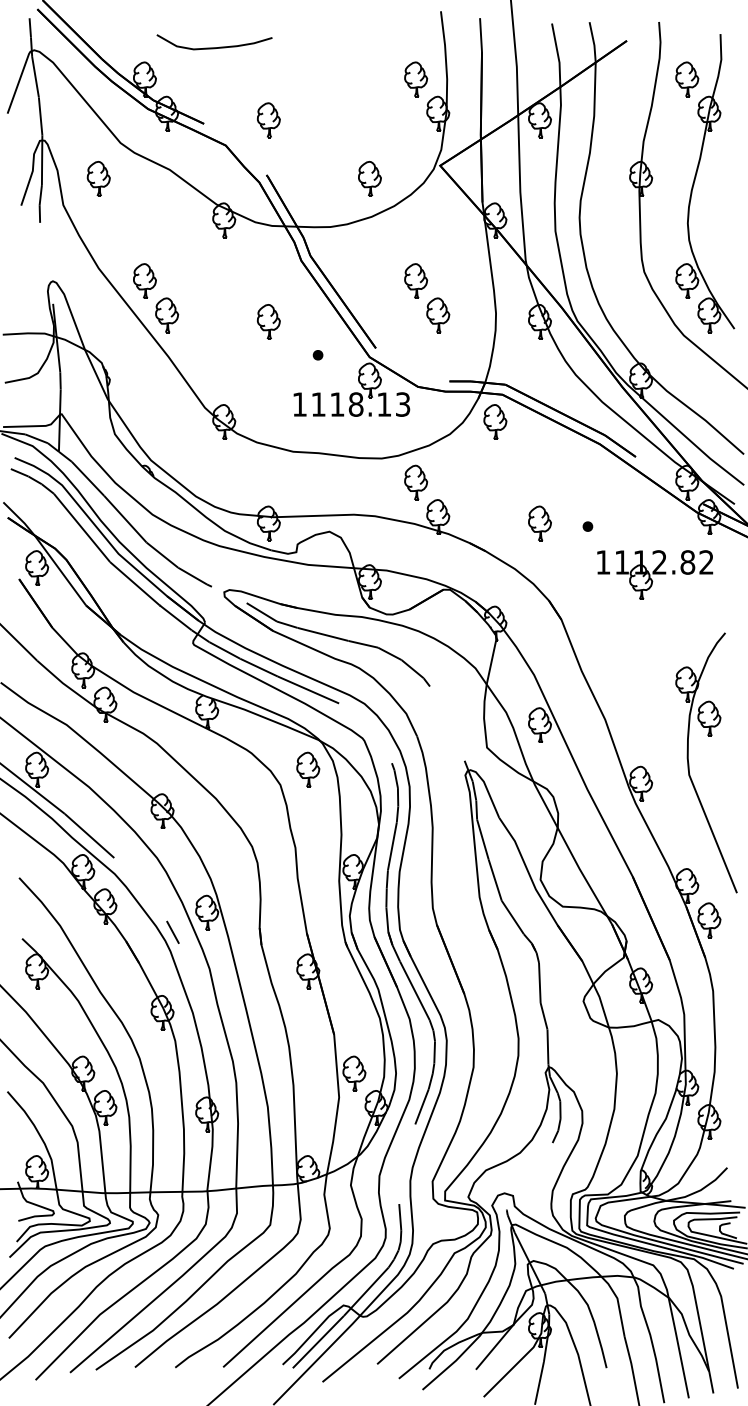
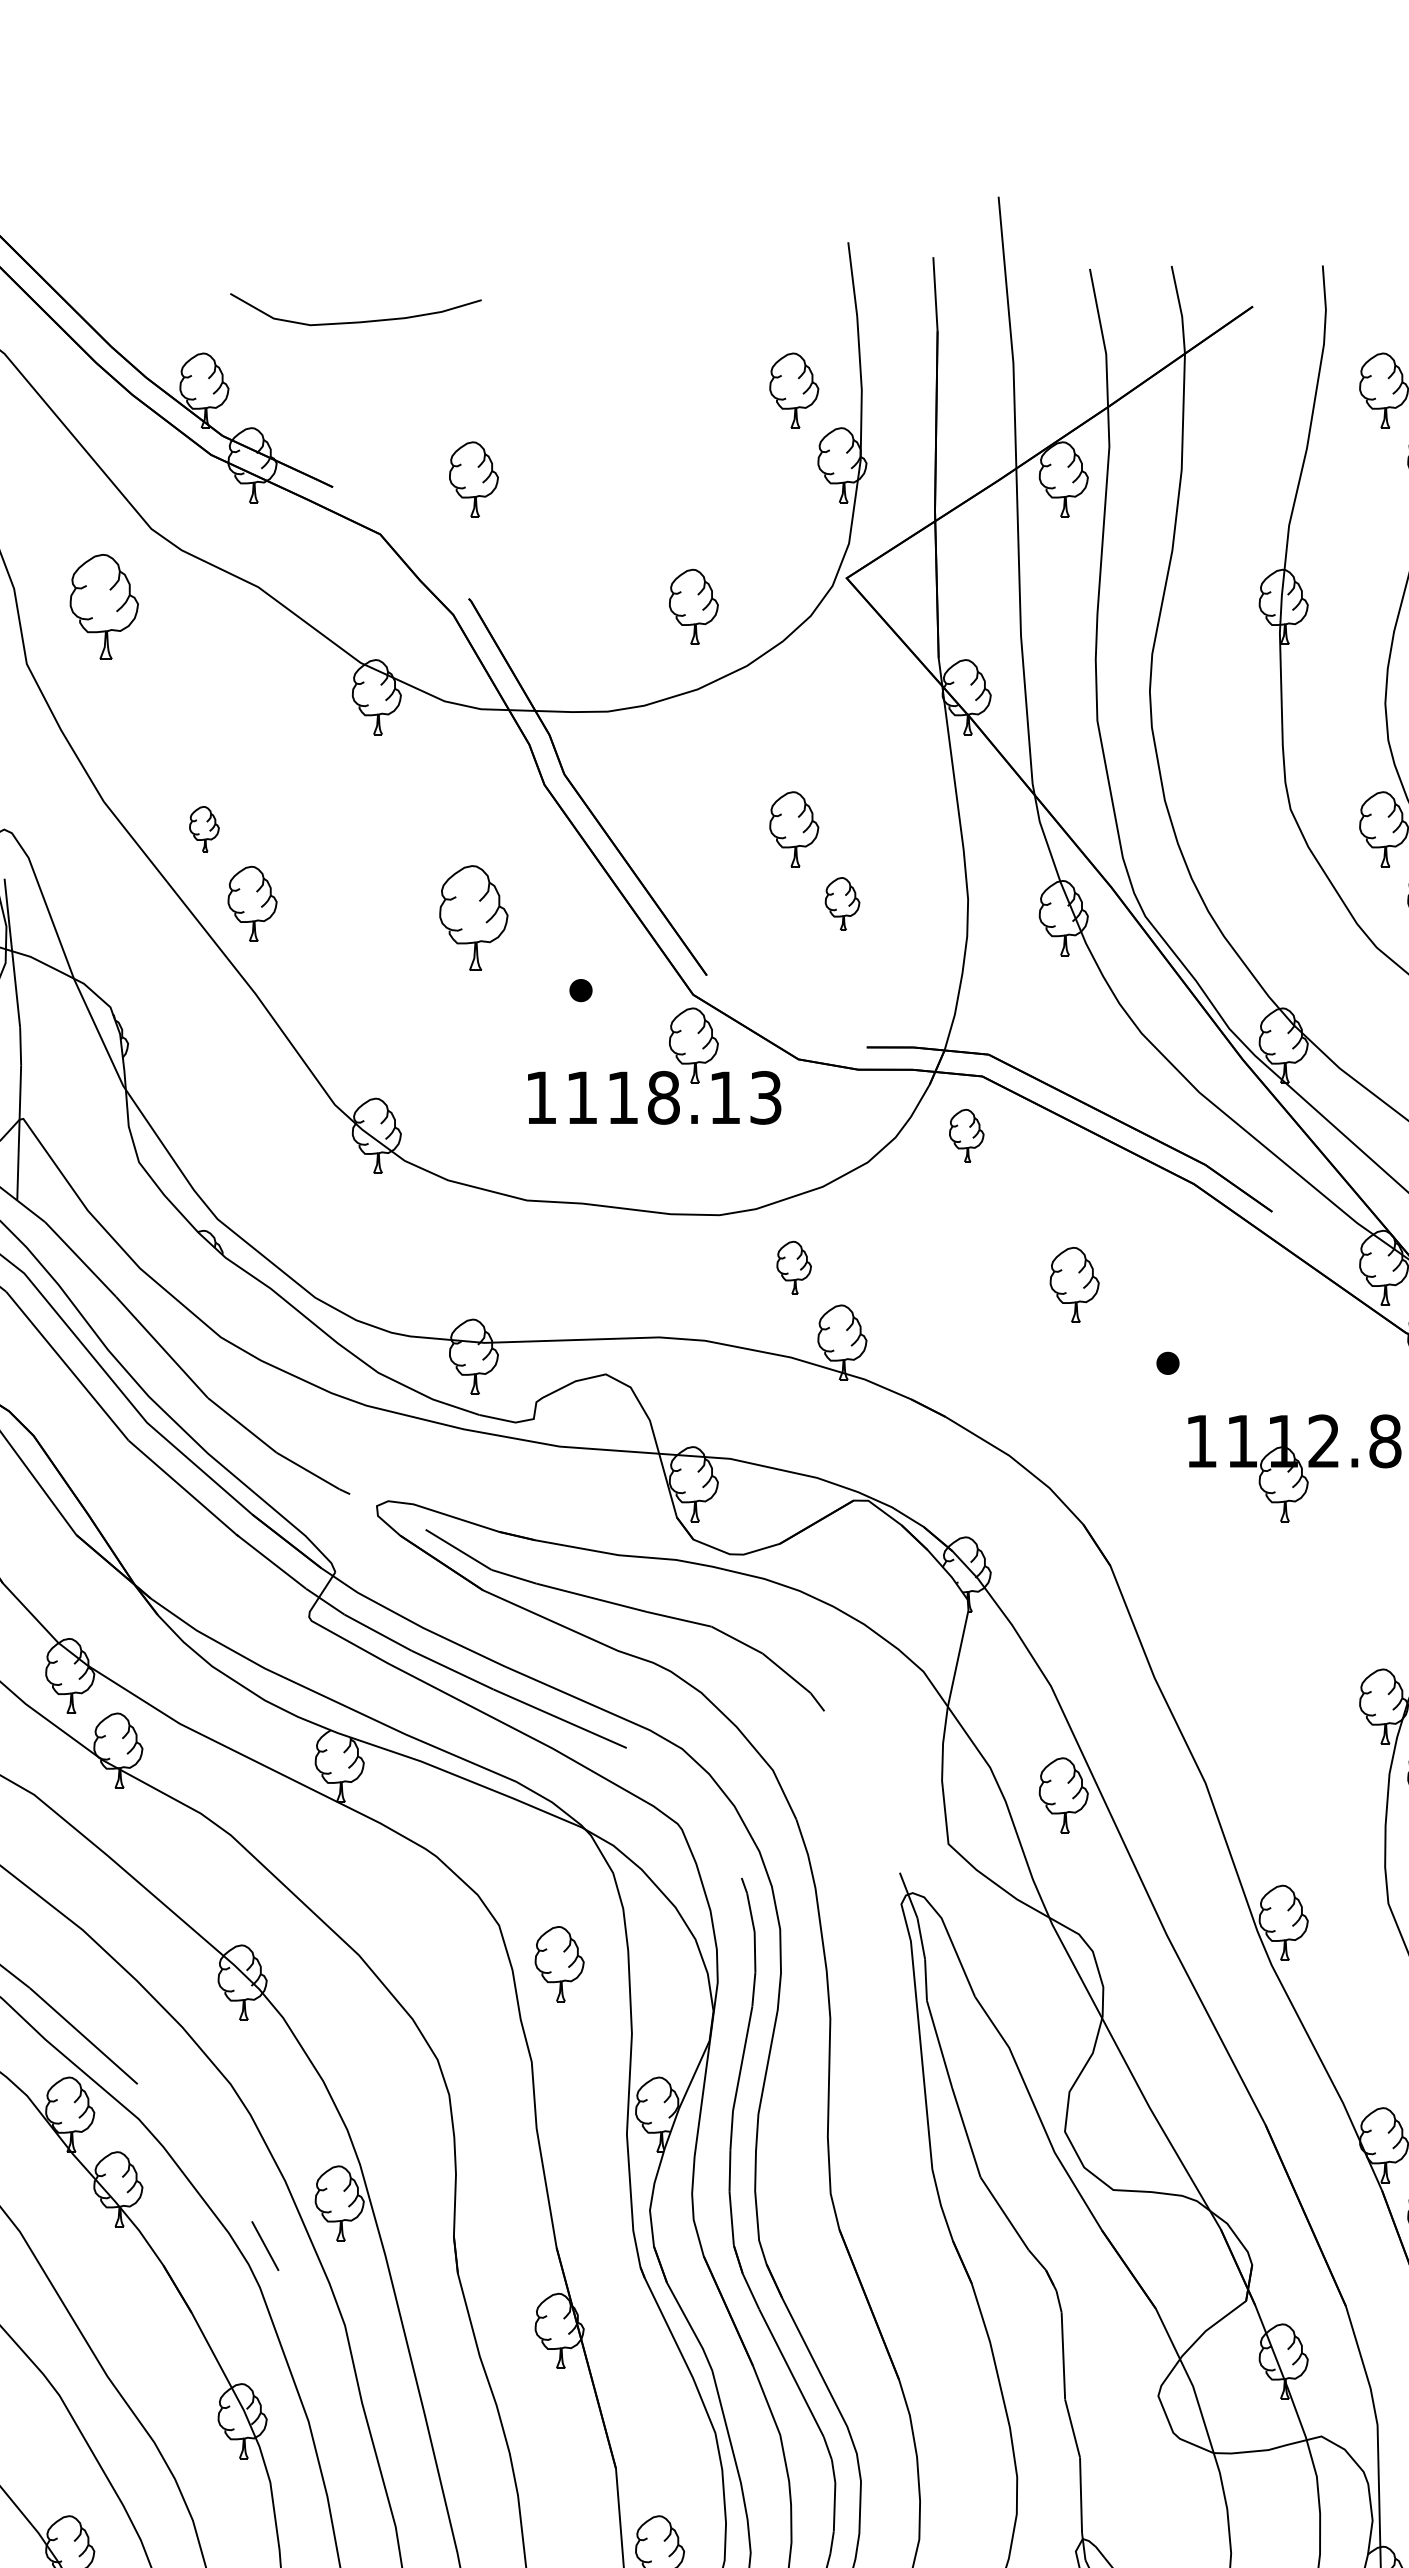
part: (98, 178) -> (103, 606), size x1.4
part: (144, 280) -> (203, 827), size x0.6
part: (438, 315) -> (842, 904), size x0.7
part: (268, 321) -> (473, 917), size x1.4
part: (495, 421) -> (966, 1134), size x0.7
part: (415, 482) -> (792, 1267), size x0.7
part: (539, 523) -> (1073, 1284), moved
part: (308, 769) -> (560, 1963), moved

